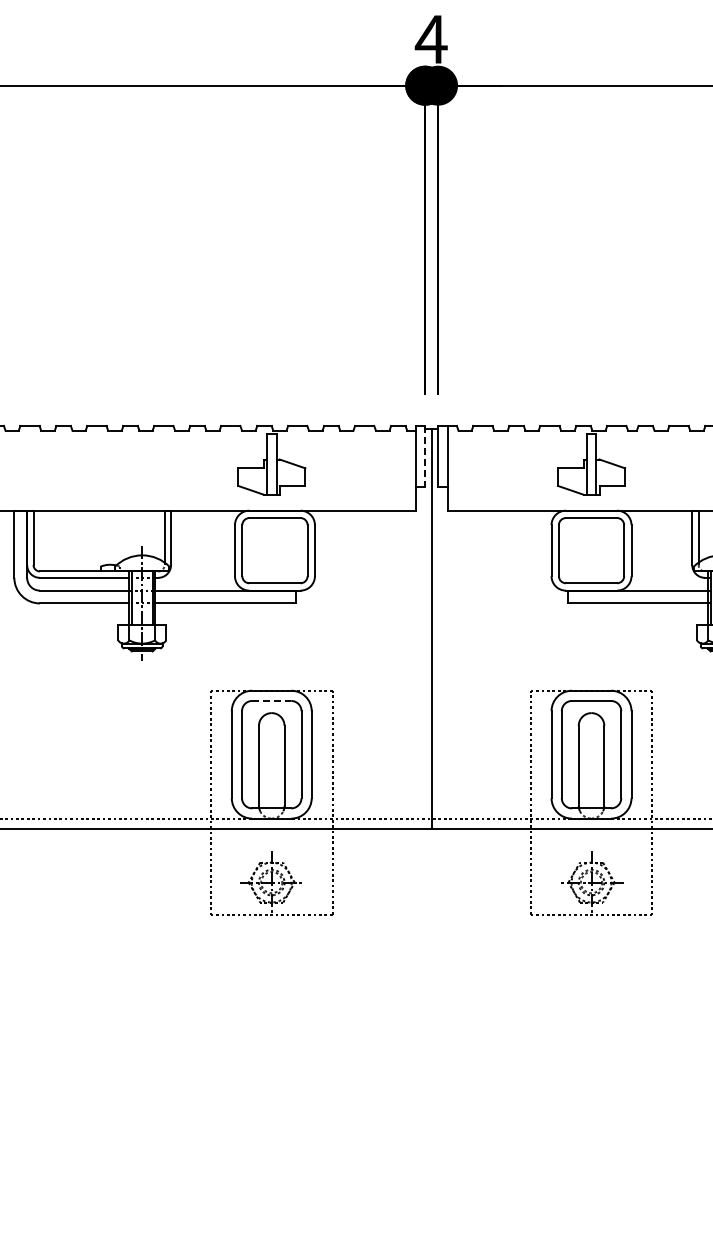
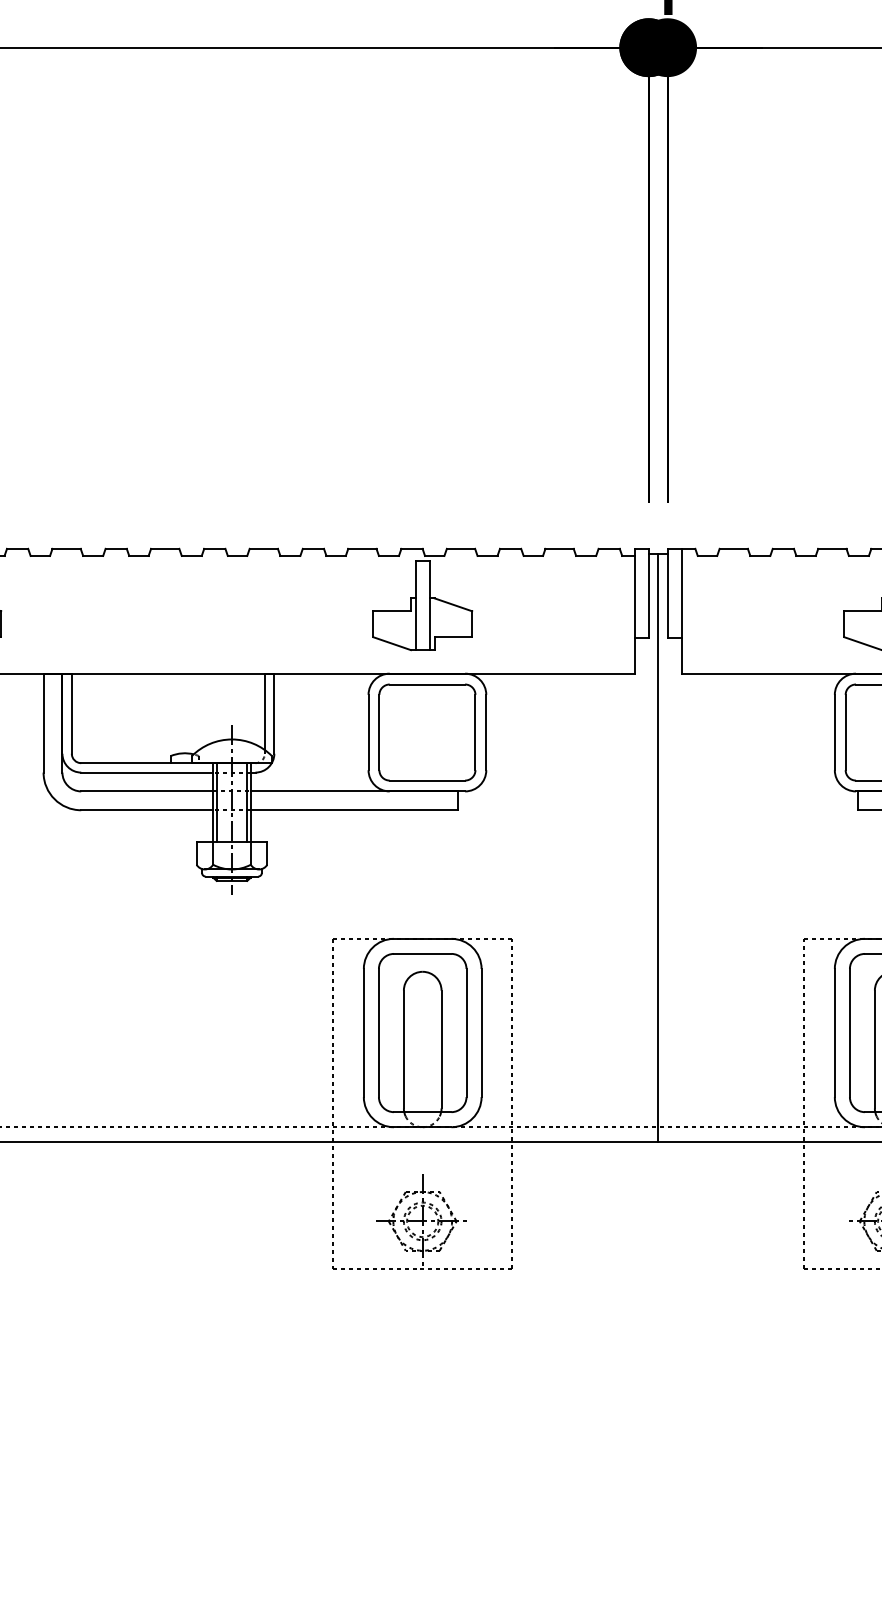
line: (425, 456) -> (649, 593), dashed -> solid
line: (271, 700) -> (422, 953), dashed -> solid

